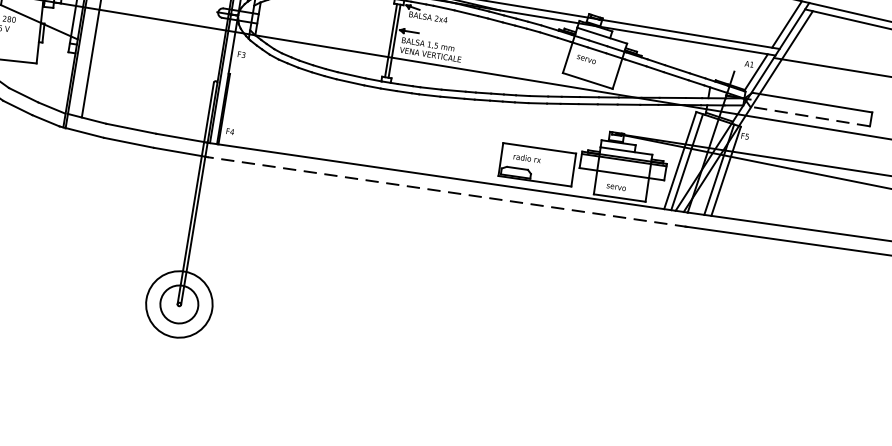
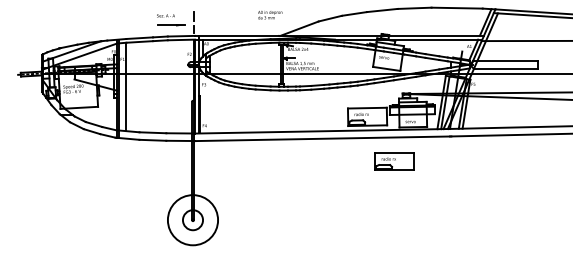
line: (810, 116) -> (505, 68), dashed -> solid
line: (446, 191) -> (322, 138), dashed -> solid
part: (574, 256) -> (394, 161), added
circle: (178, 304) -> (192, 220), size x1.43

